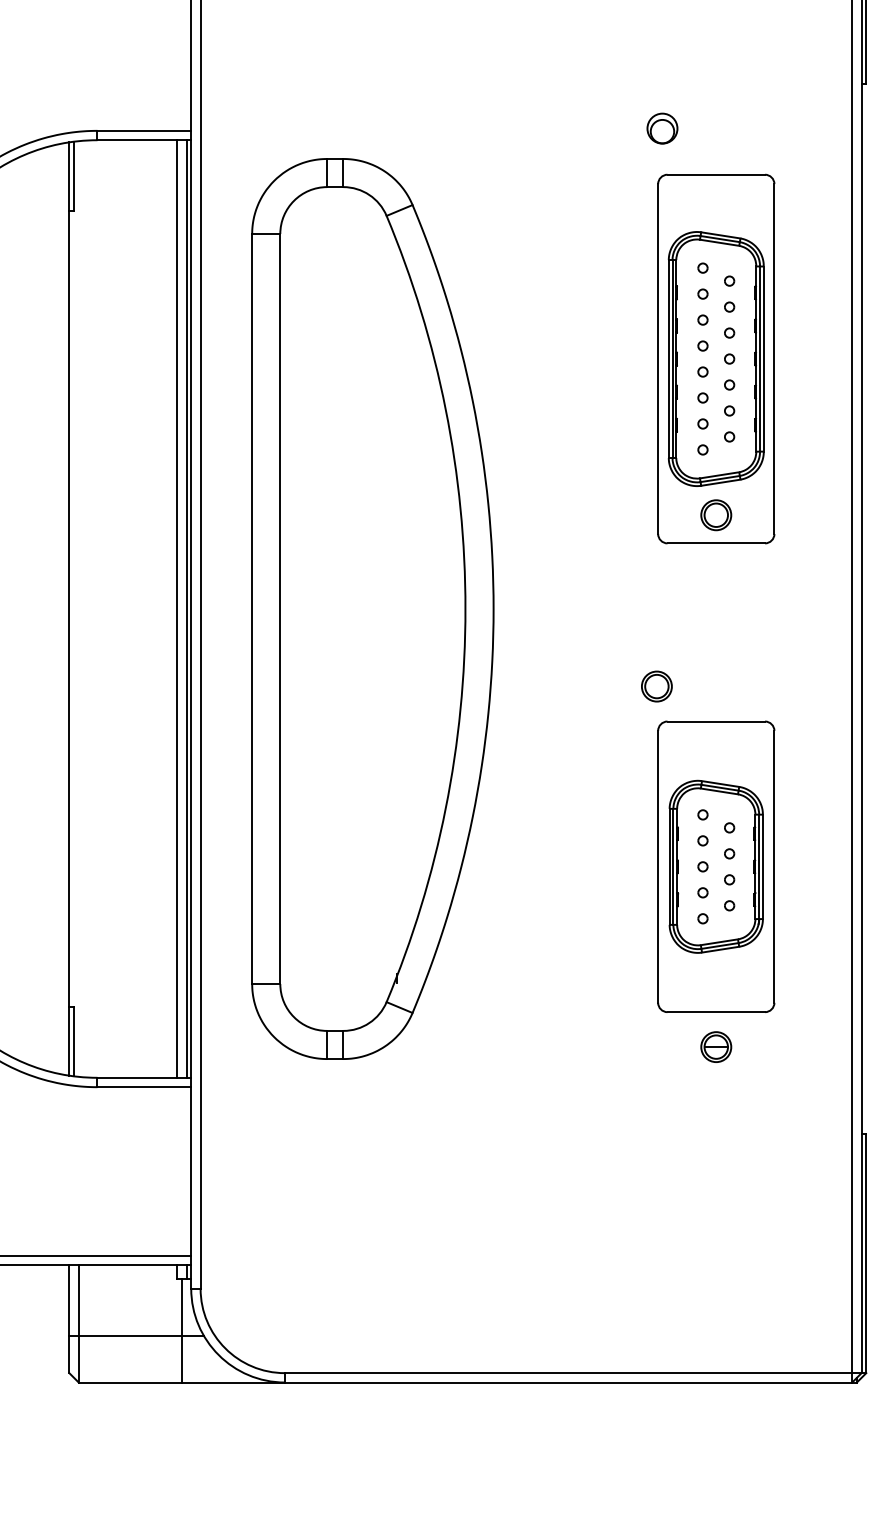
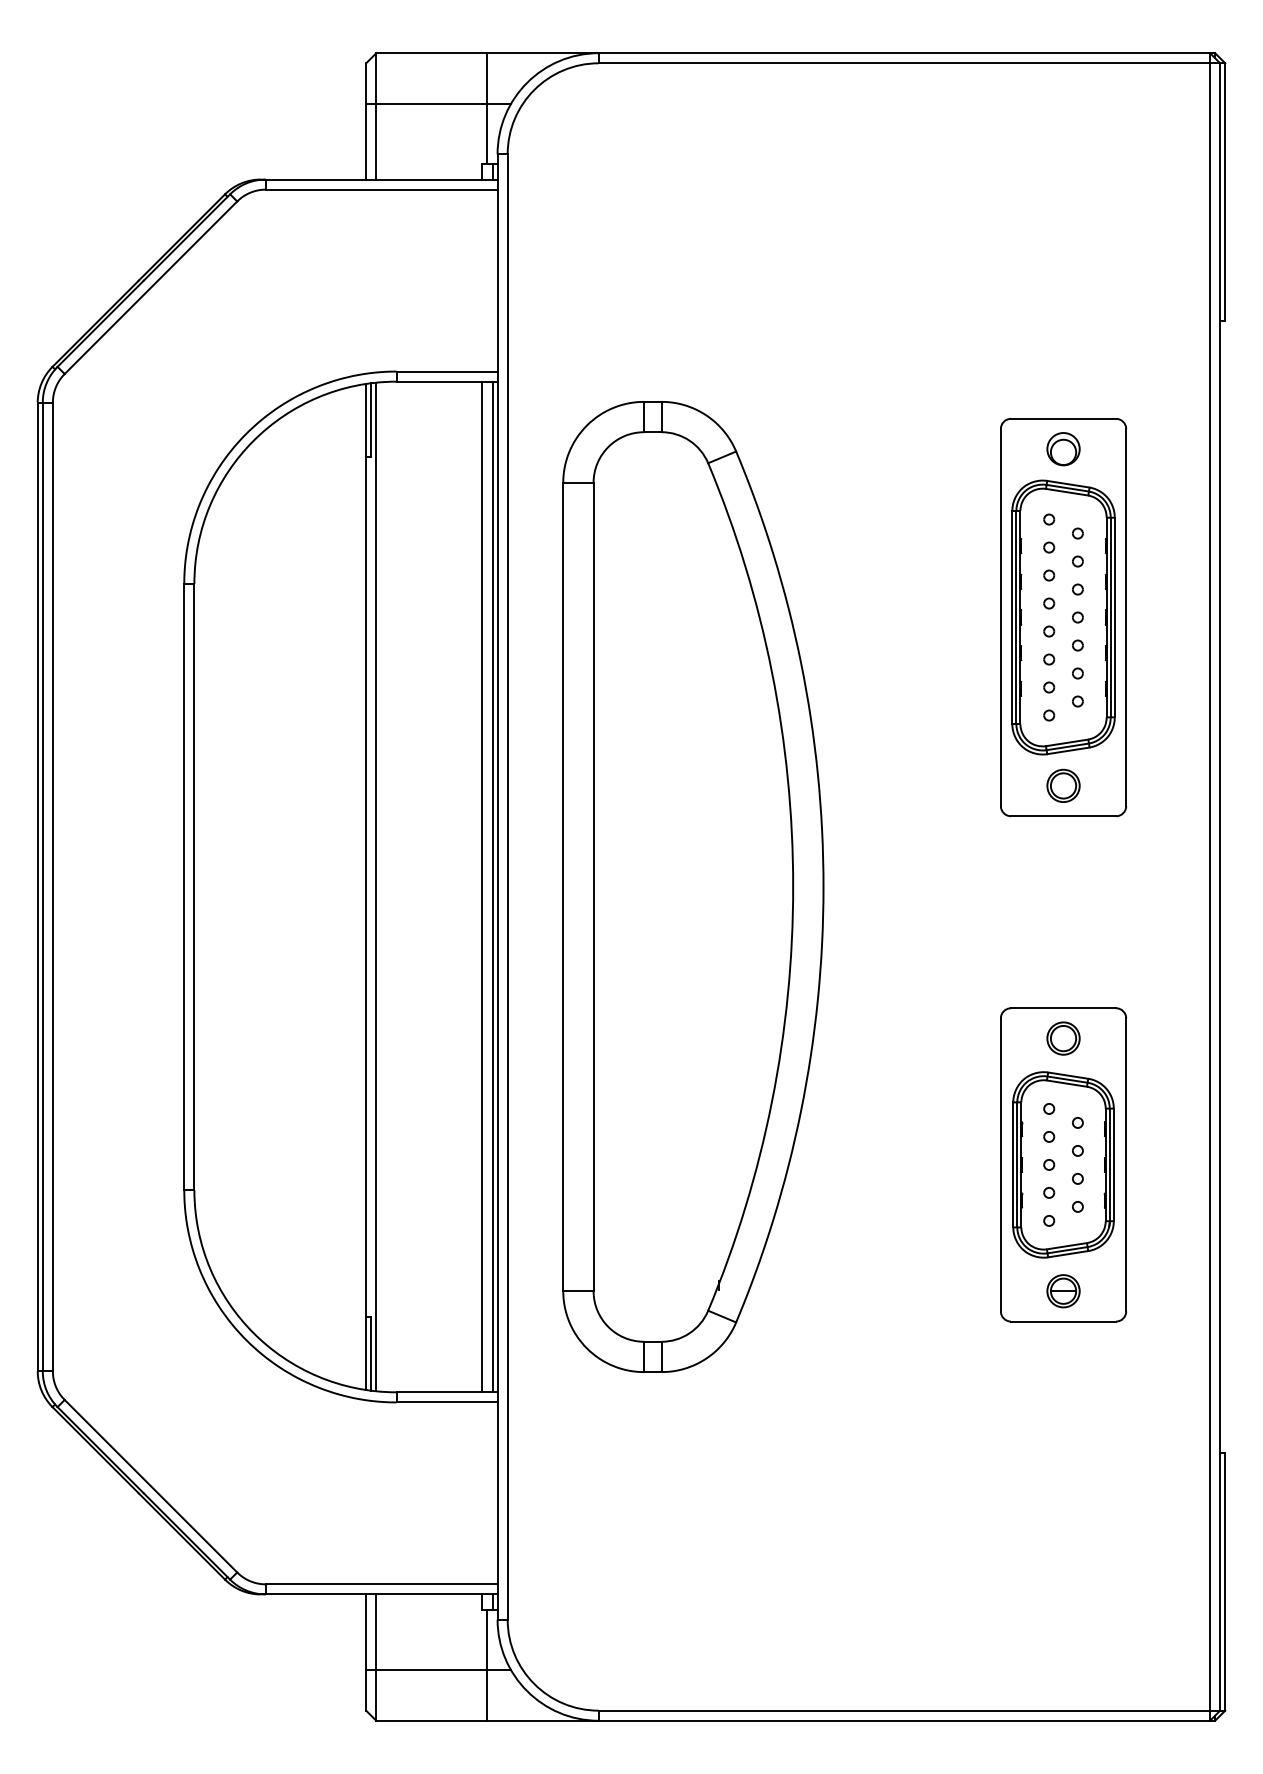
part: (662, 128) -> (1063, 449), moved
line: (78, 608) -> (376, 886), added
part: (656, 686) -> (1063, 1038), moved
part: (716, 1047) -> (1063, 1291), moved

